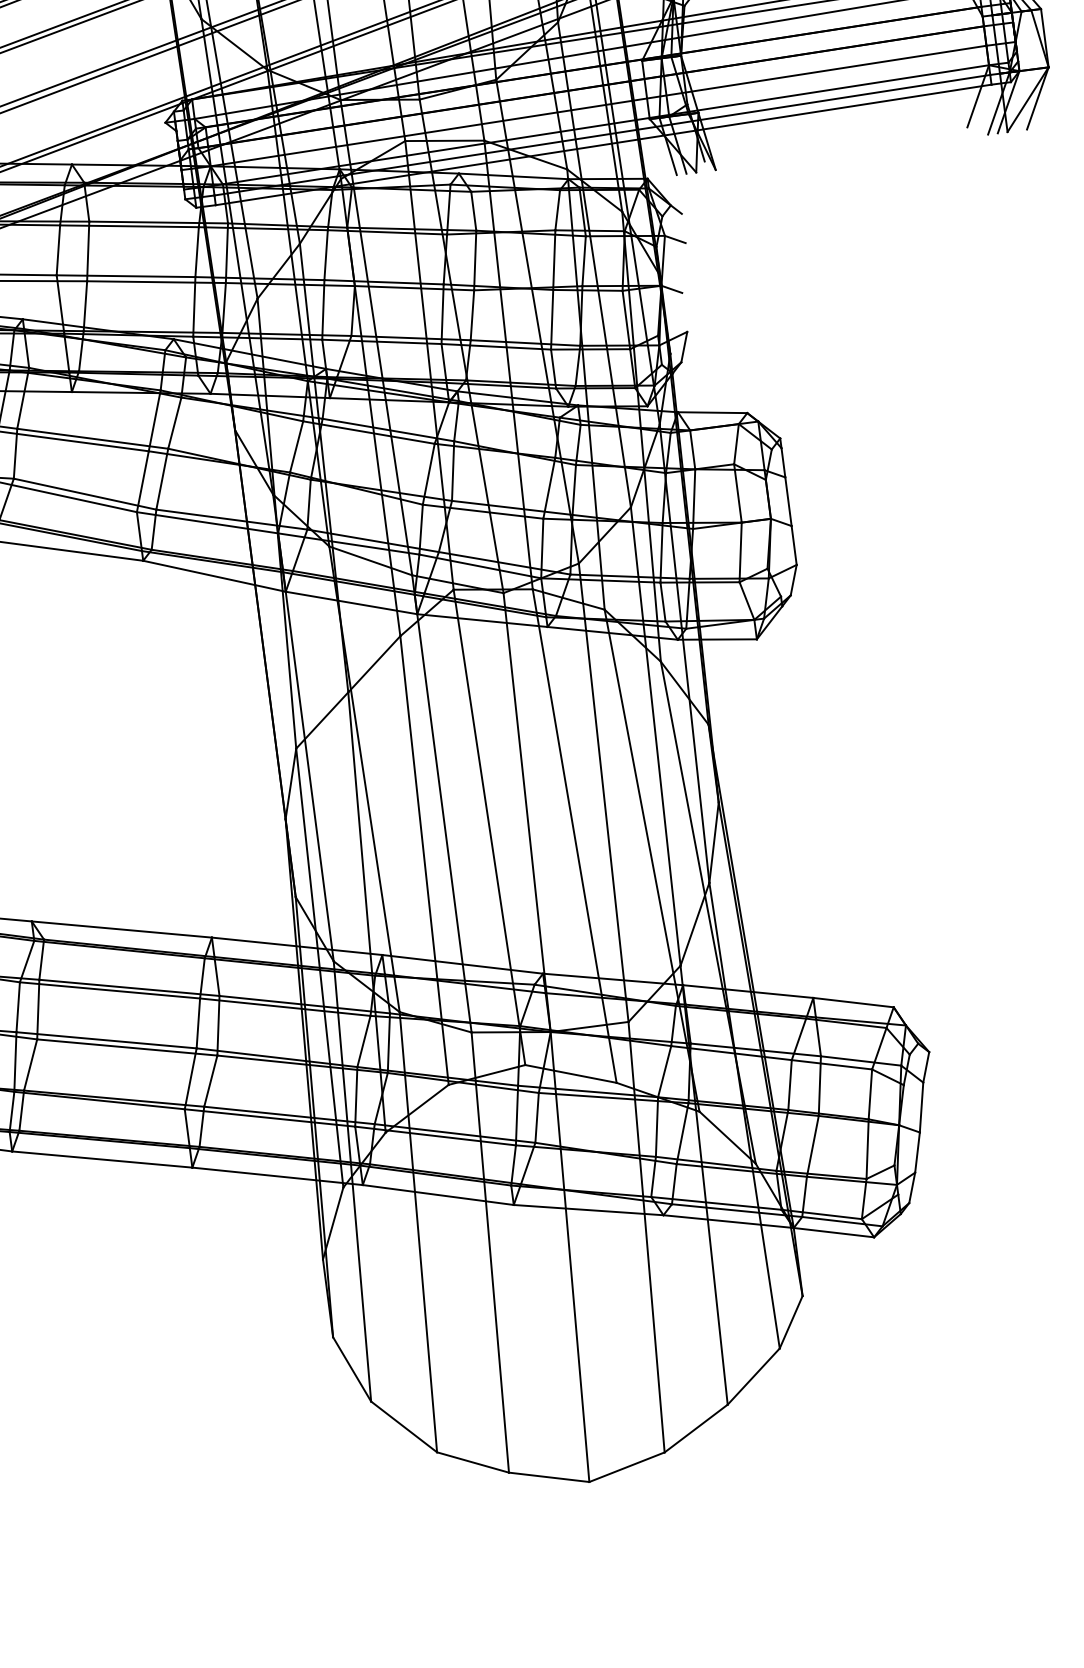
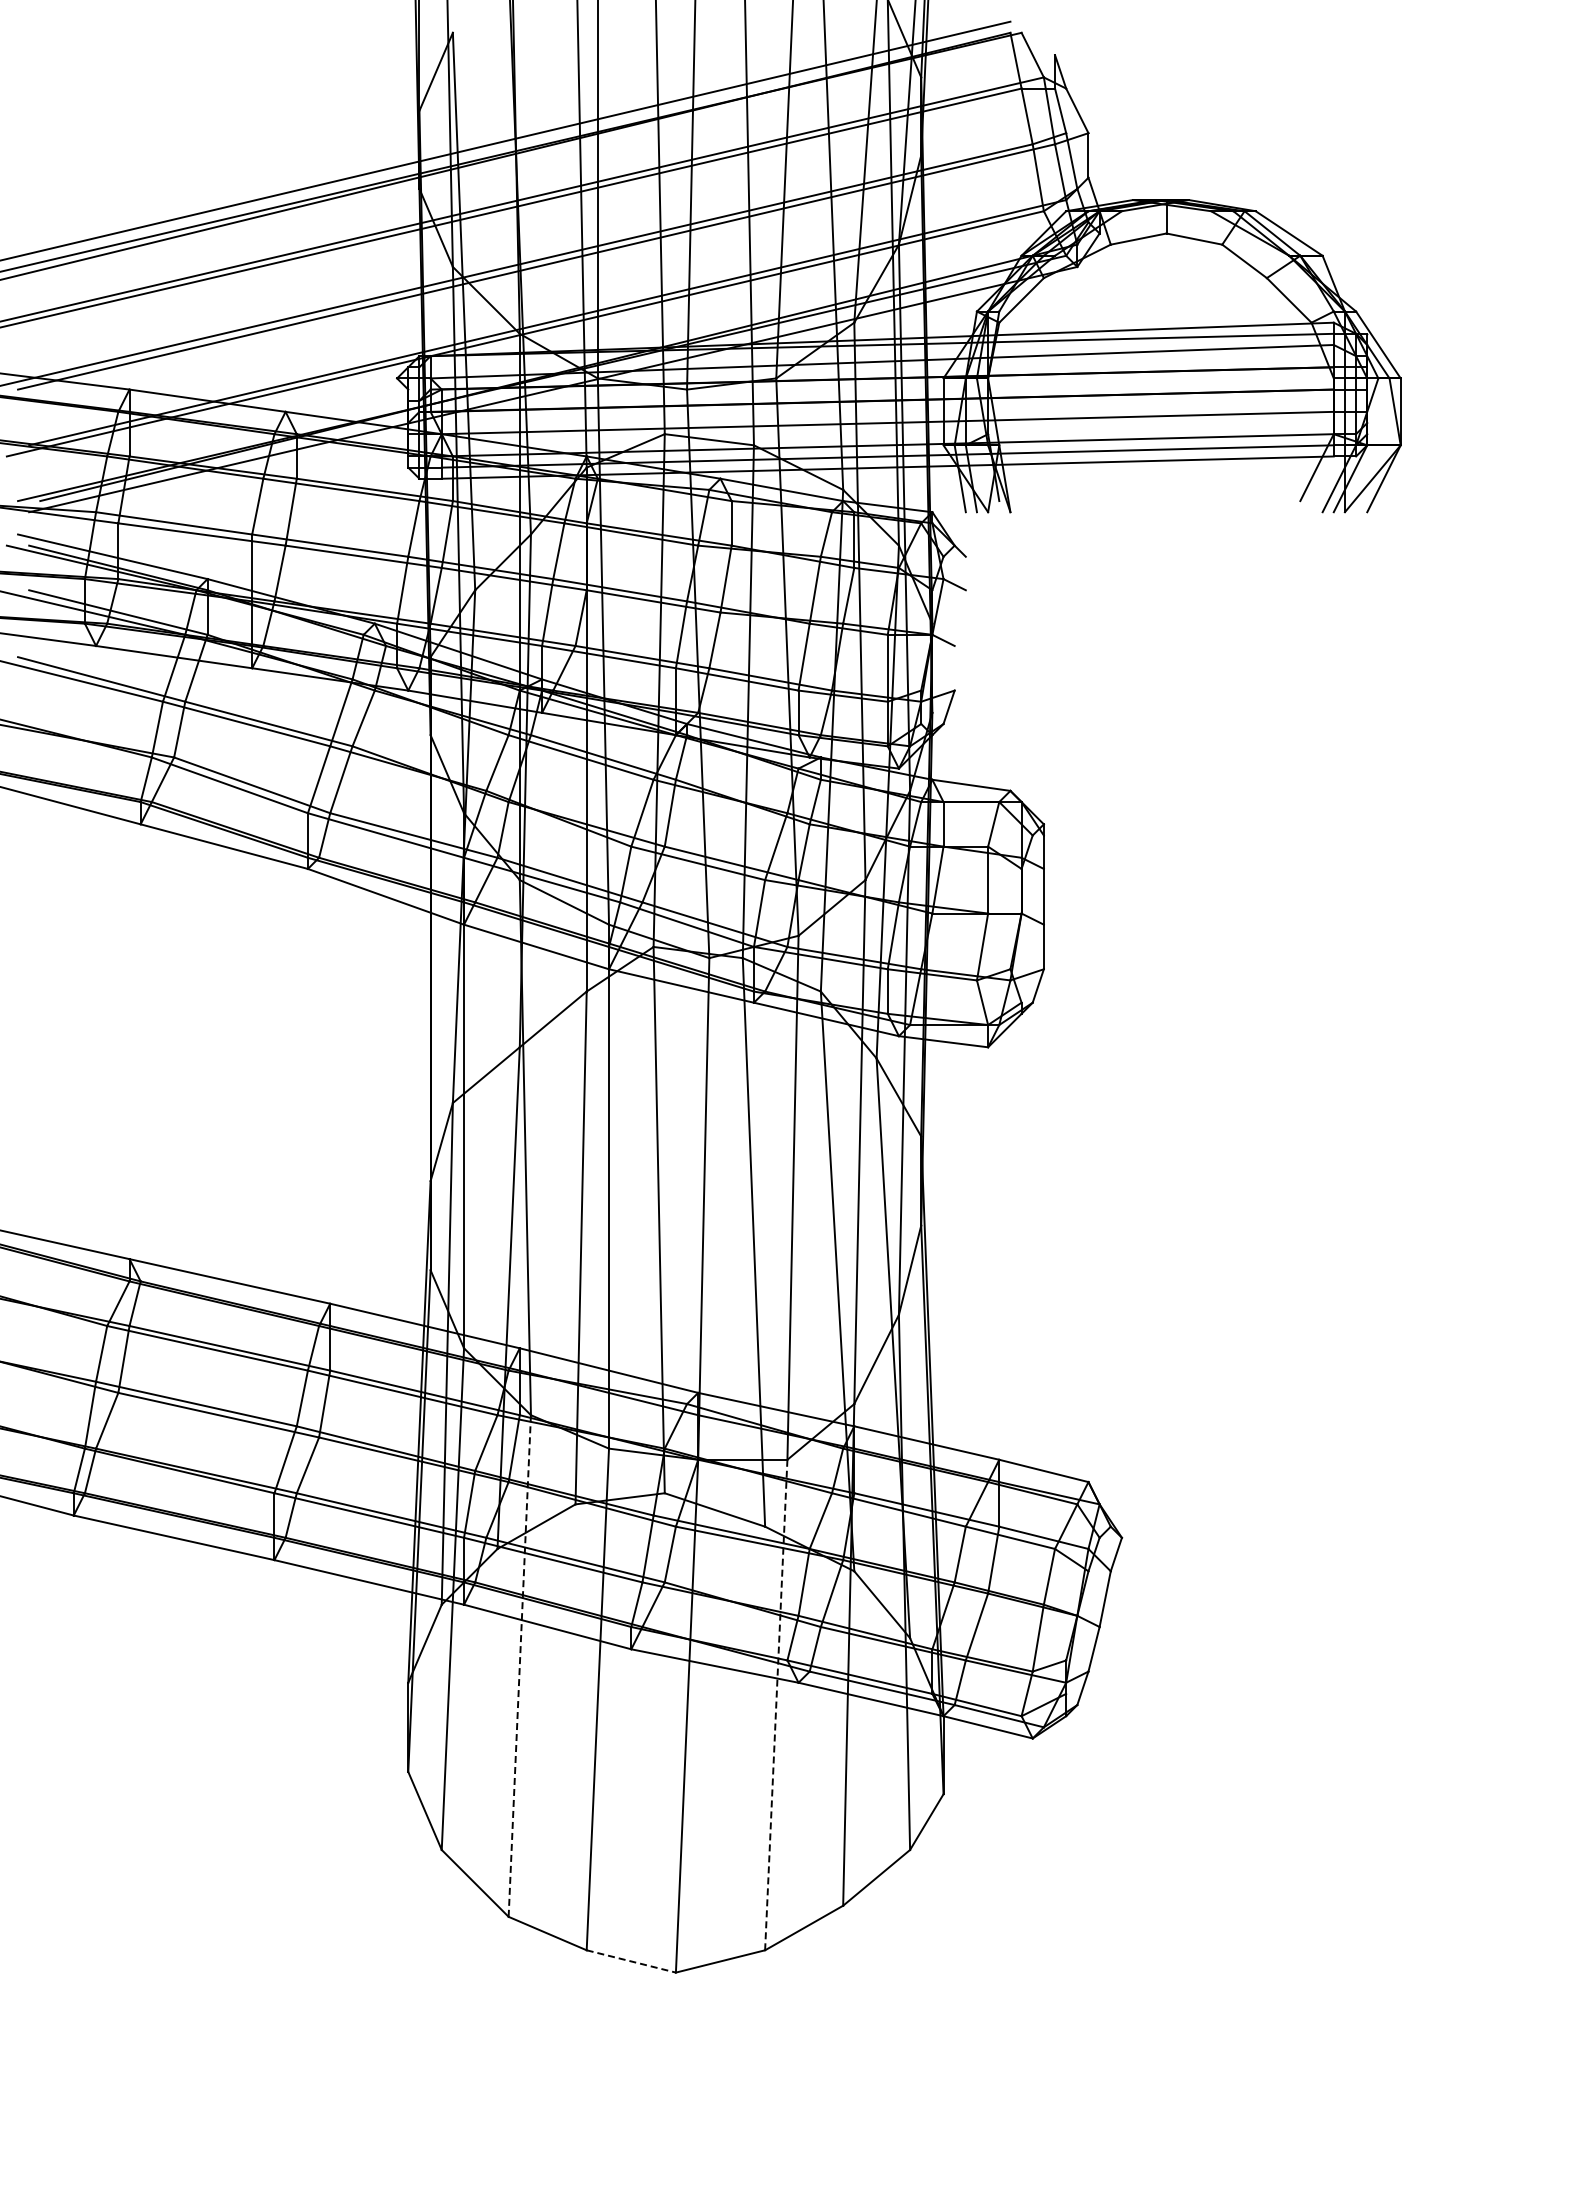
line: (418, 1231) -> (519, 1665), solid -> dashed
line: (646, 1237) -> (776, 1705), solid -> dashed
line: (549, 1477) -> (631, 1961), solid -> dashed

